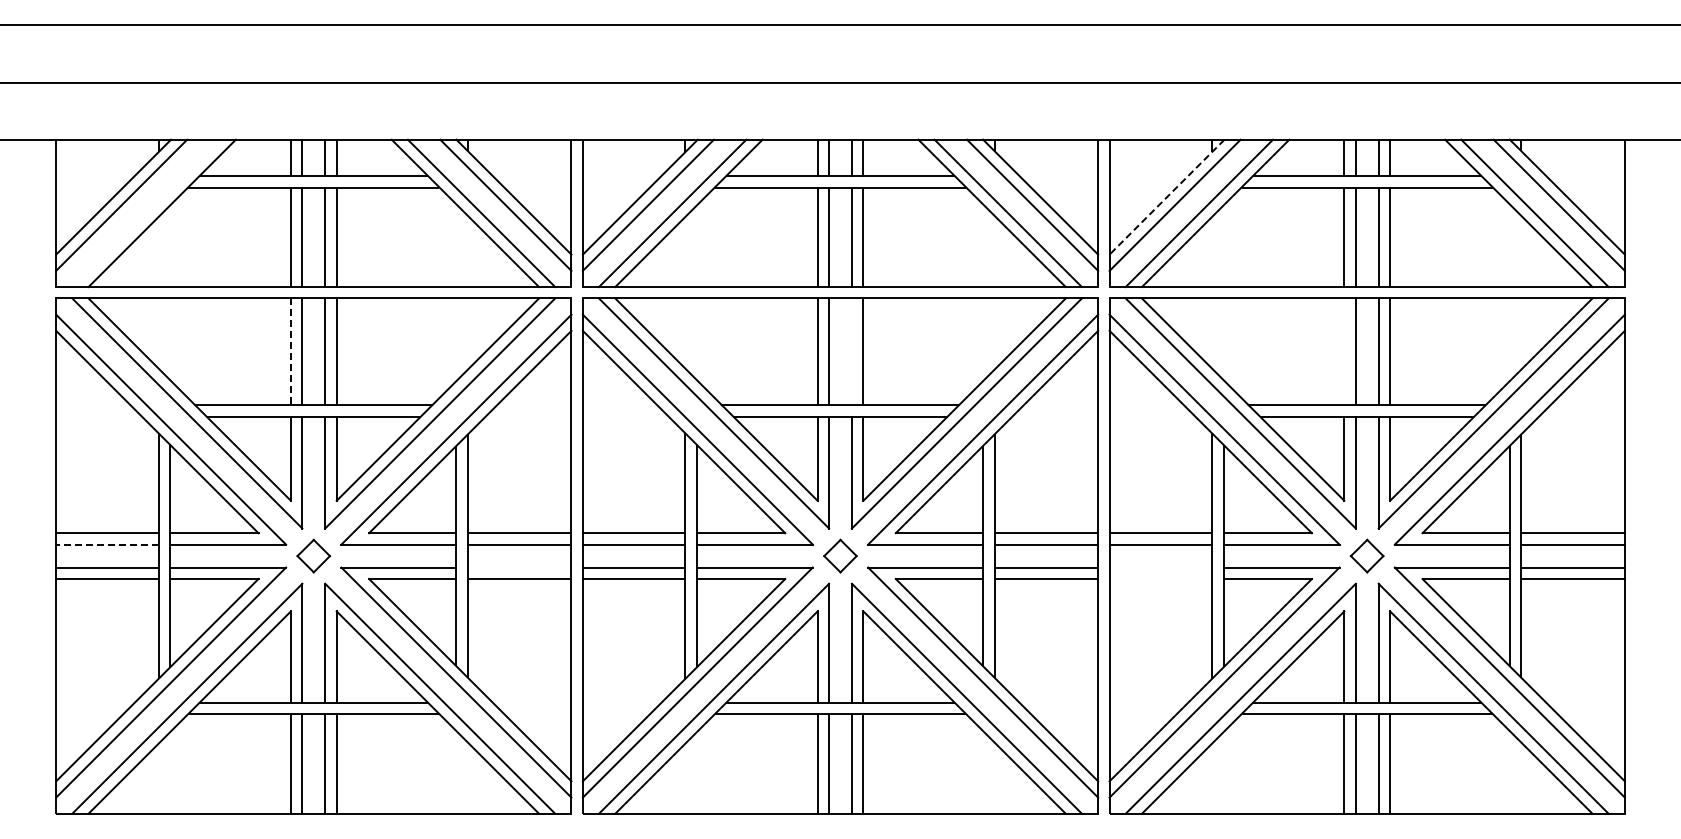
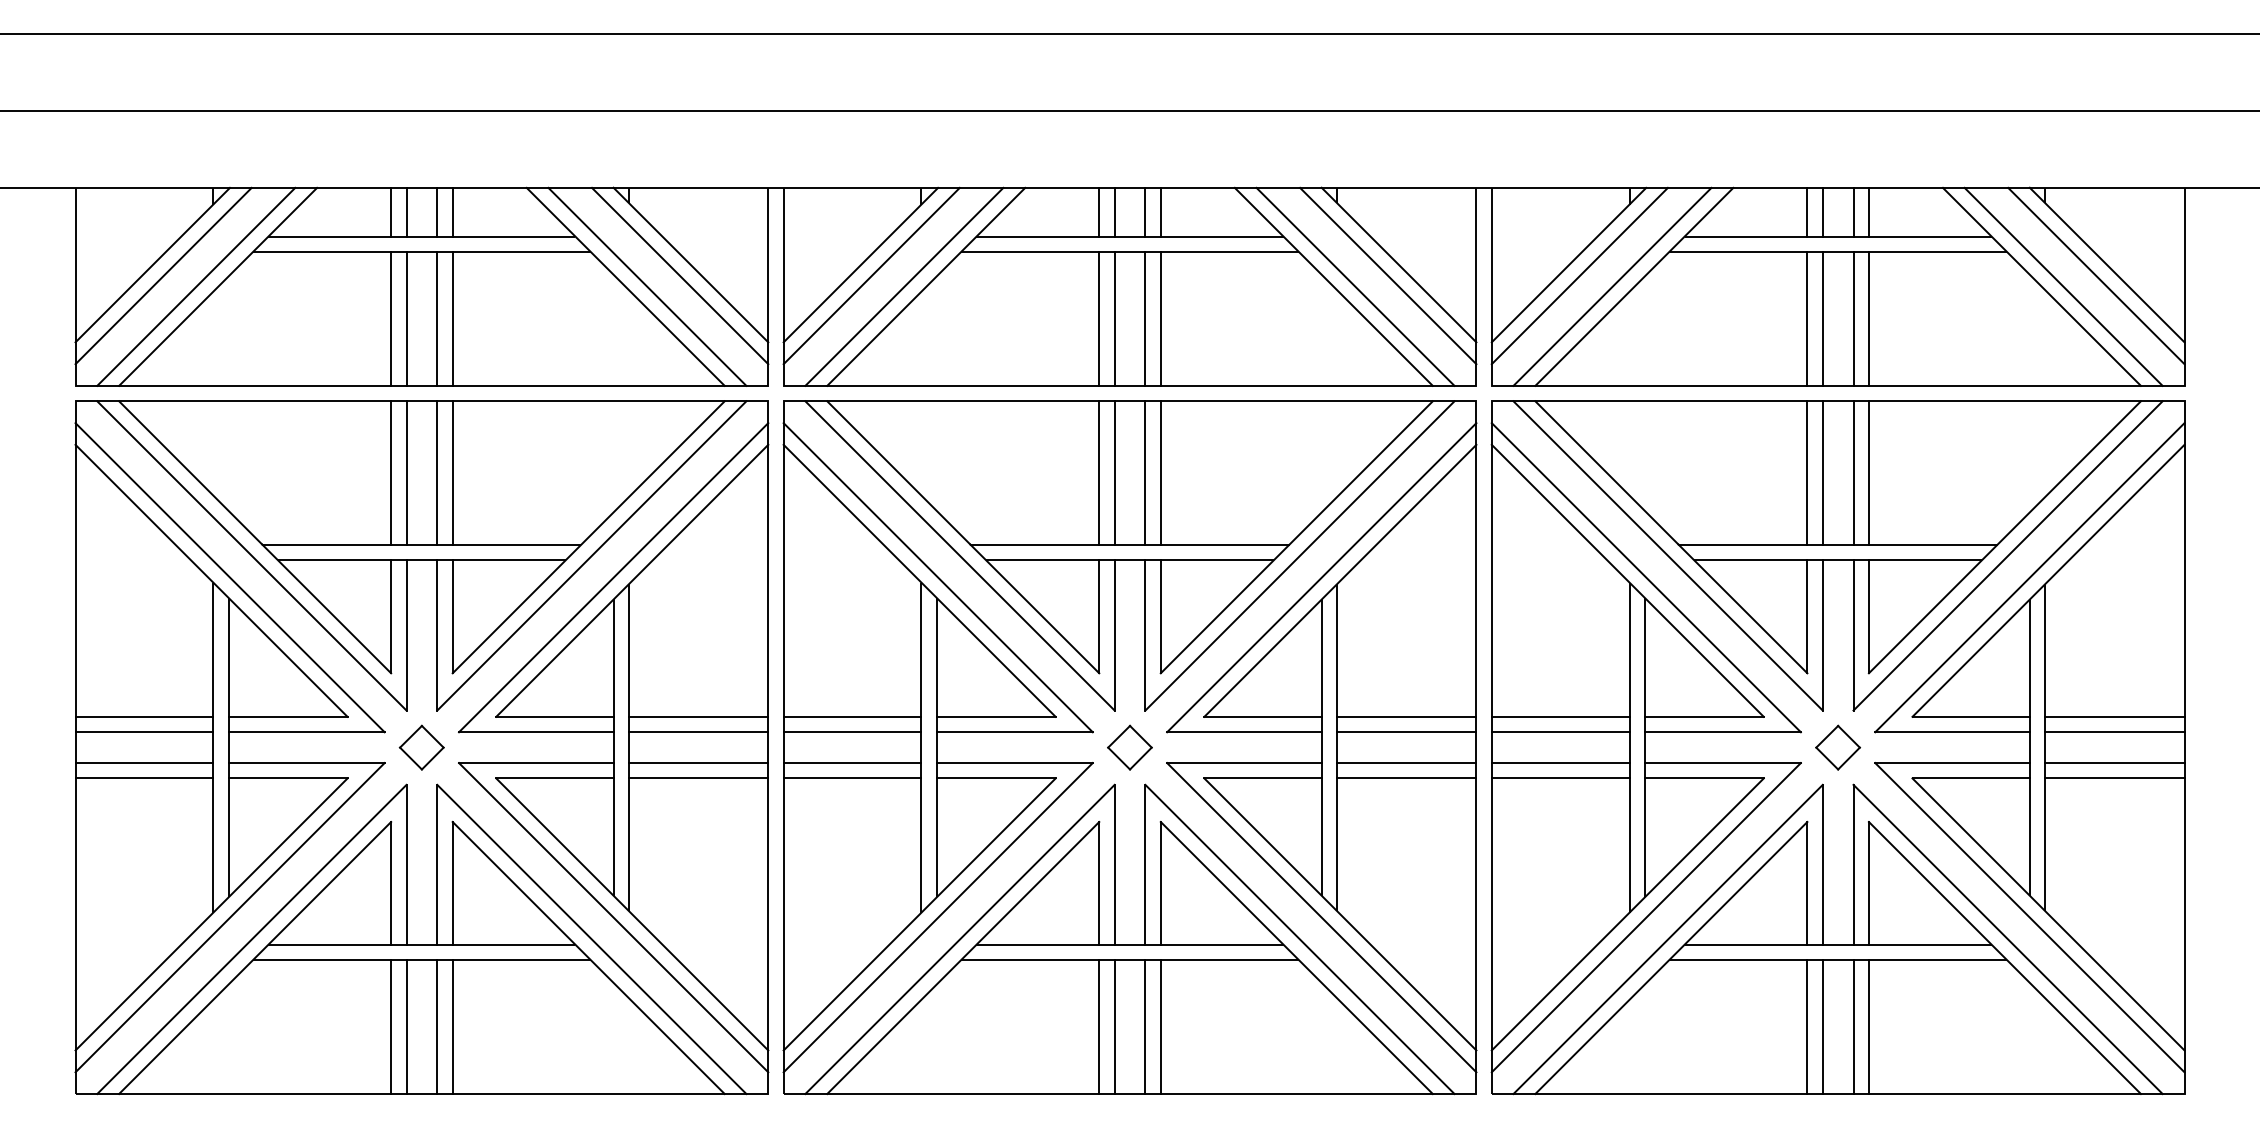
line: (1166, 197) -> (1568, 265), dashed -> solid
line: (145, 213) -> (195, 287), added
line: (851, 351) -> (1144, 472), added
line: (1344, 351) -> (1807, 472), added
line: (290, 352) -> (390, 473), dashed -> solid
line: (106, 544) -> (143, 732), dashed -> solid
line: (519, 567) -> (698, 762), added
line: (1160, 567) -> (1560, 762), added
line: (1160, 579) -> (1560, 779), added

